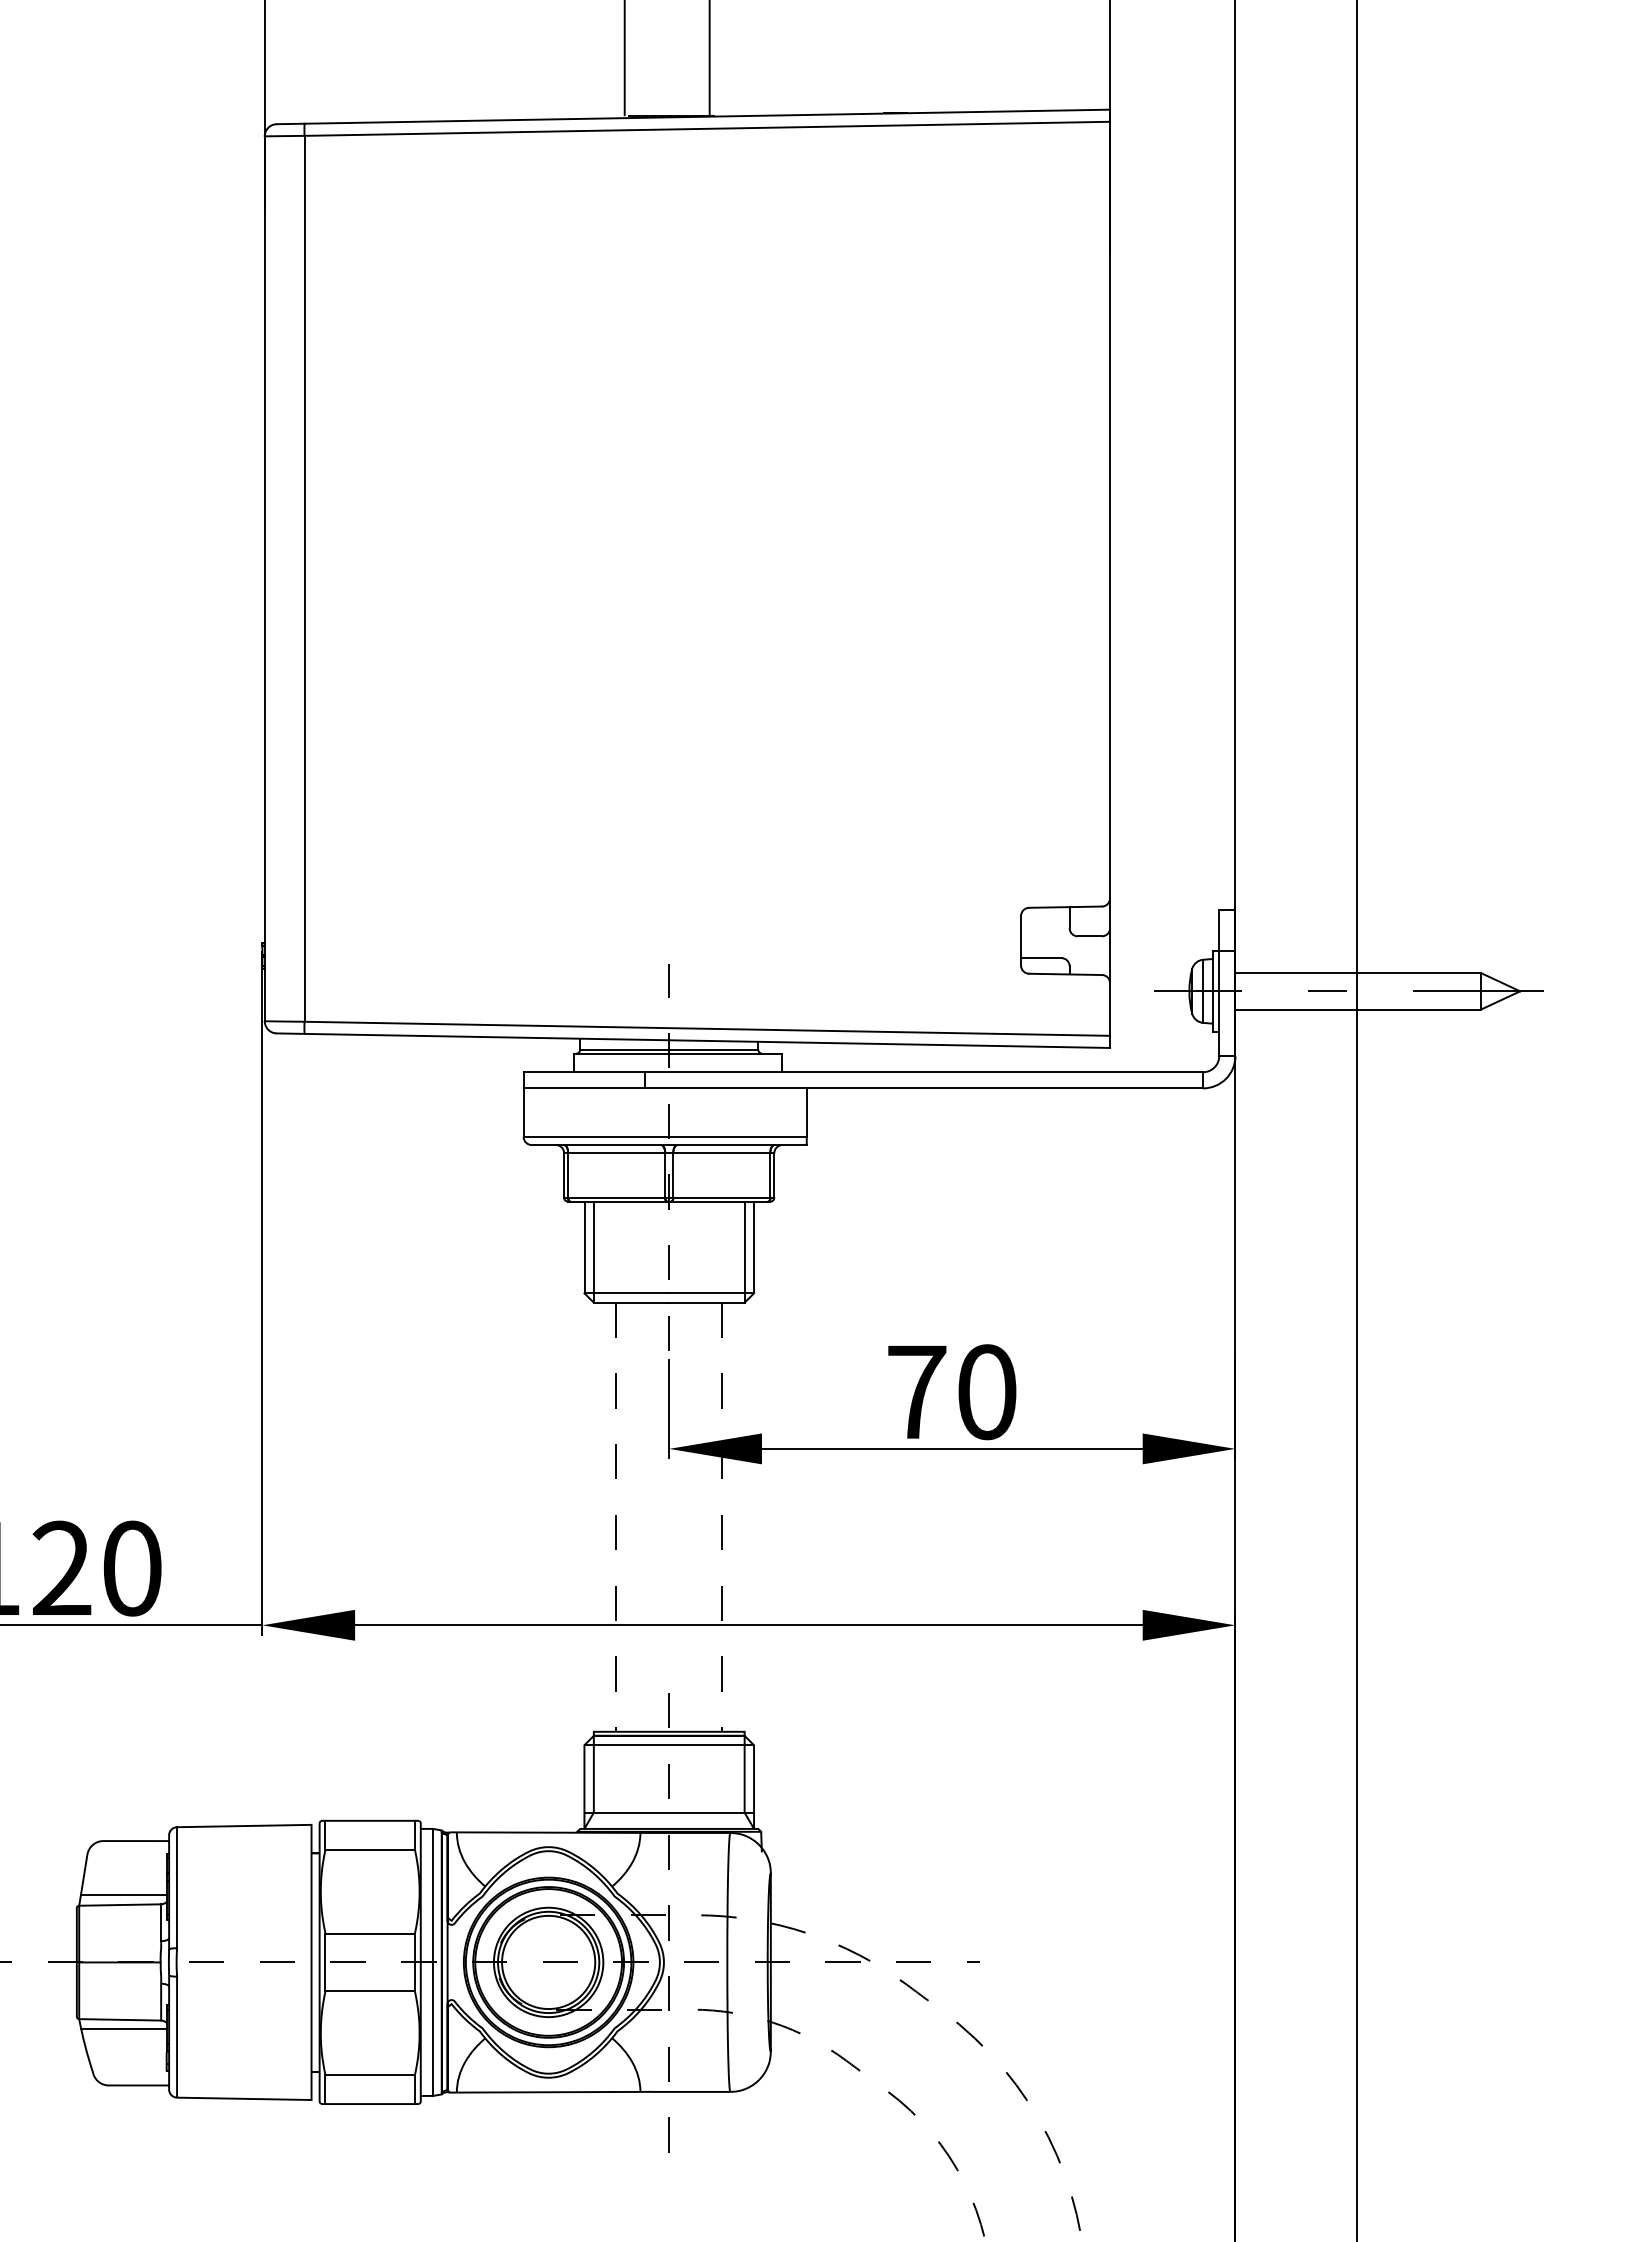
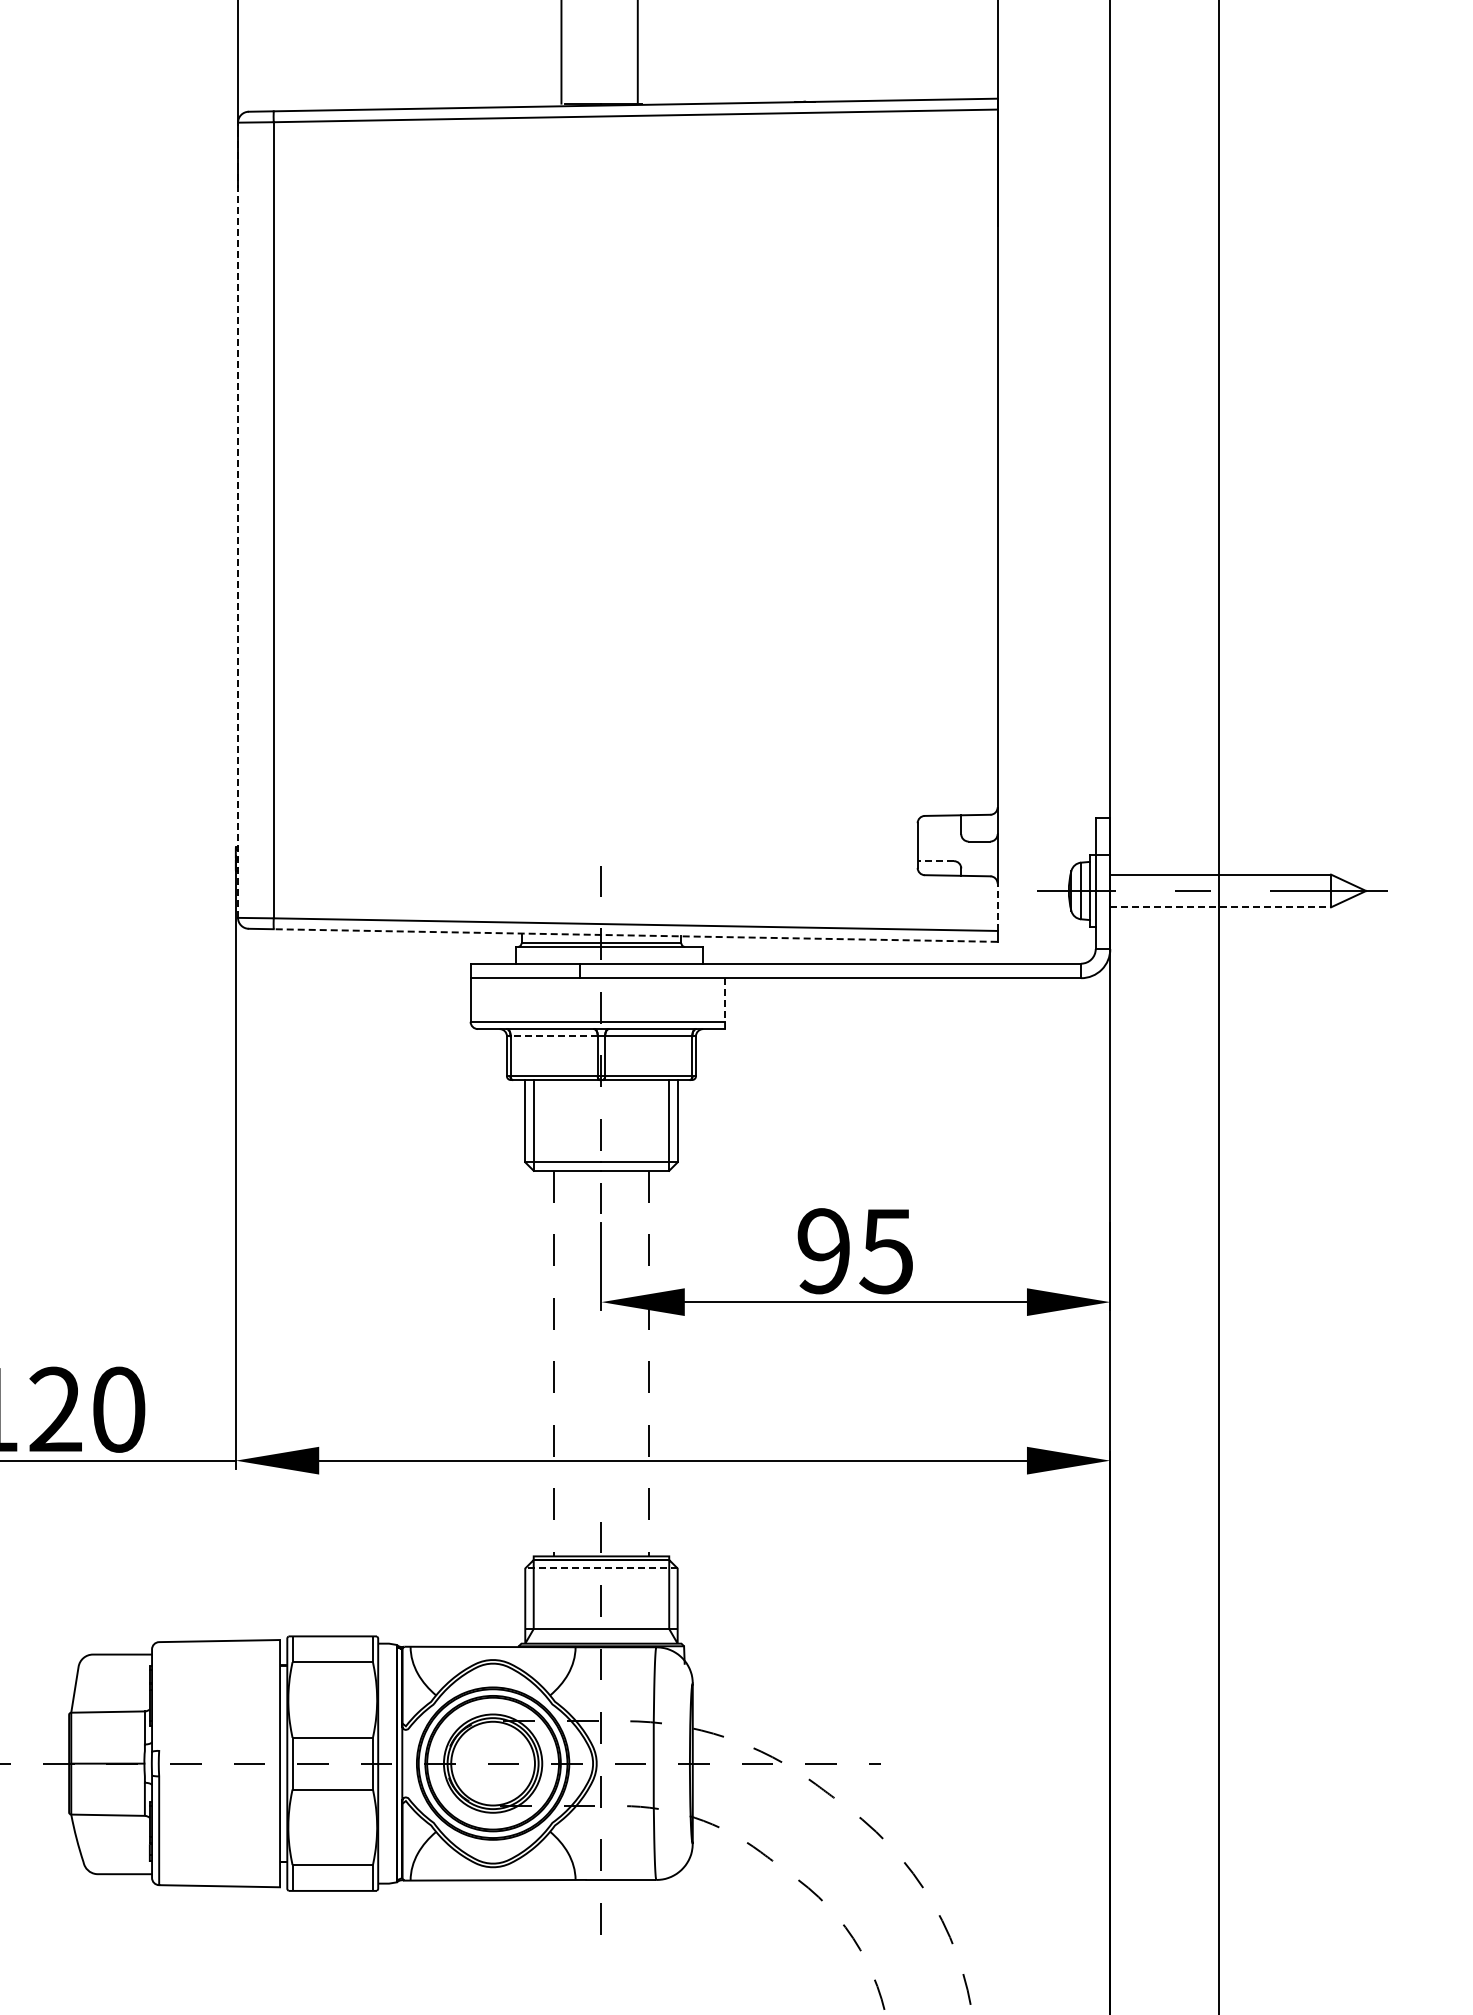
line: (265, 579) -> (238, 520), solid -> dashed
line: (1040, 958) -> (935, 861), solid -> dashed
line: (1109, 1009) -> (997, 907), solid -> dashed
line: (1359, 1009) -> (1221, 907), solid -> dashed
line: (707, 1040) -> (635, 935), solid -> dashed
line: (807, 1113) -> (725, 1000), solid -> dashed
line: (616, 1153) -> (554, 1036), solid -> dashed
text: (951, 1392) -> (855, 1251), 70 -> 95
line: (669, 1745) -> (601, 1568), solid -> dashed
line: (177, 1887) -> (159, 1696), removed
line: (122, 1895) -> (110, 1703), removed
line: (433, 1962) -> (389, 1763), removed
line: (123, 2029) -> (111, 1823), removed

